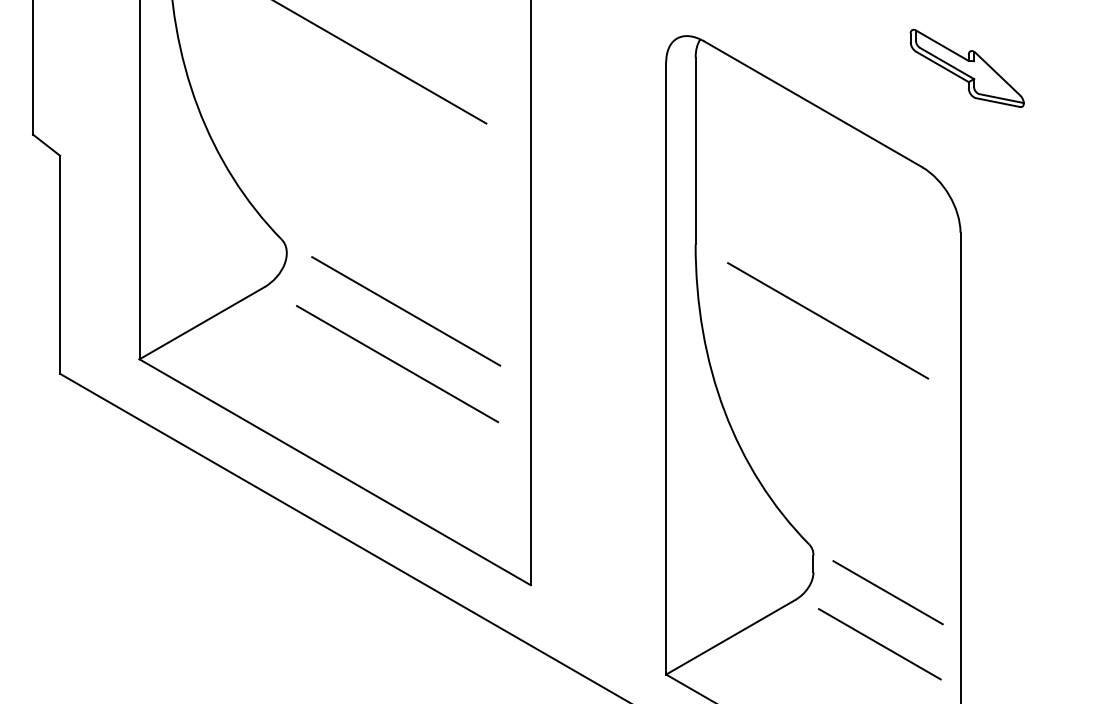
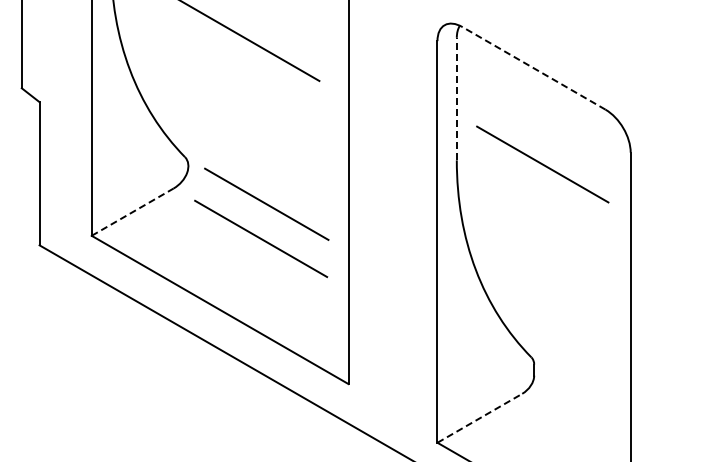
part: (967, 67) -> (635, 44), removed
line: (813, 104) -> (534, 68), solid -> dashed
line: (695, 150) -> (456, 98), solid -> dashed
line: (827, 320) -> (542, 164), moved
line: (203, 322) -> (133, 211), solid -> dashed
line: (888, 591) -> (583, 388), removed
line: (730, 637) -> (479, 418), solid -> dashed
line: (879, 643) -> (577, 422), removed

